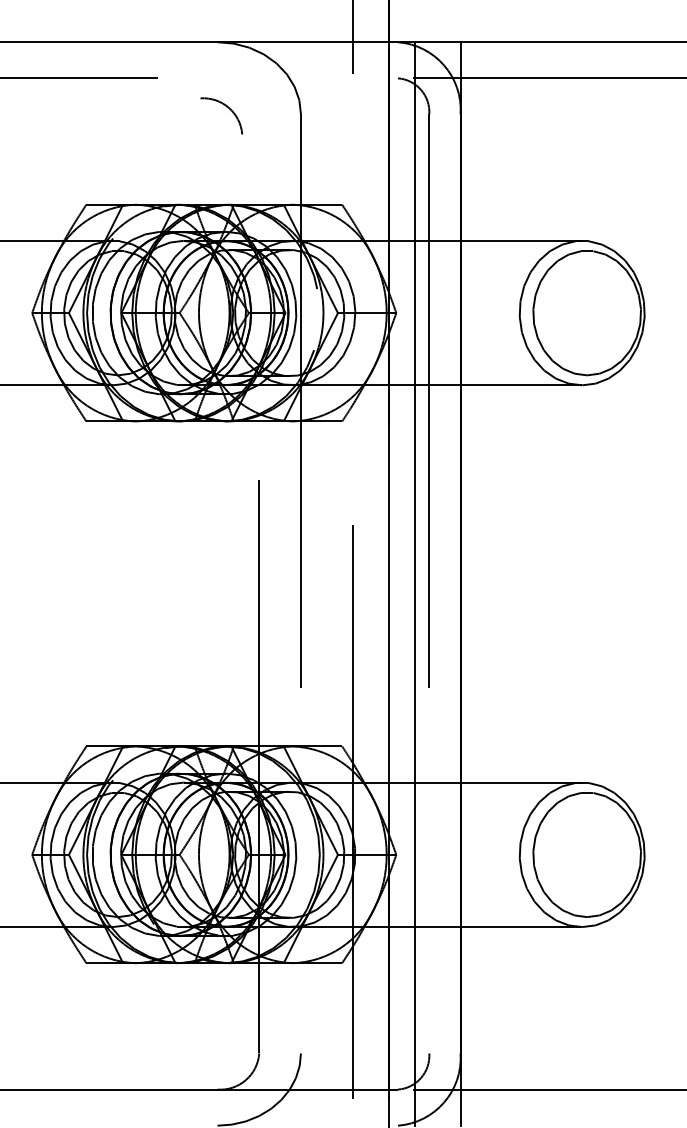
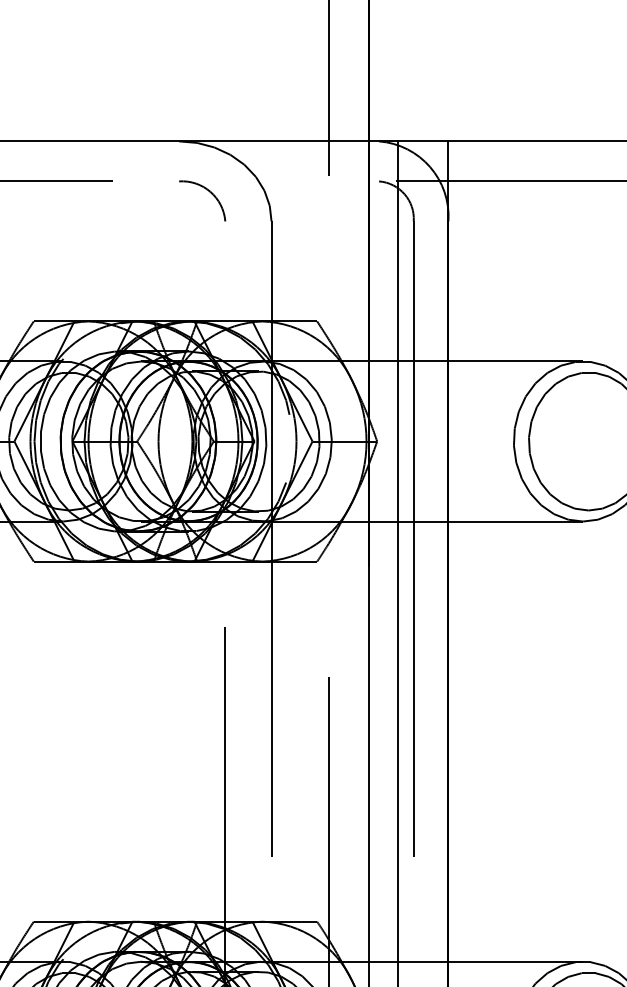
arc: (226, 107) -> (207, 191), moved

